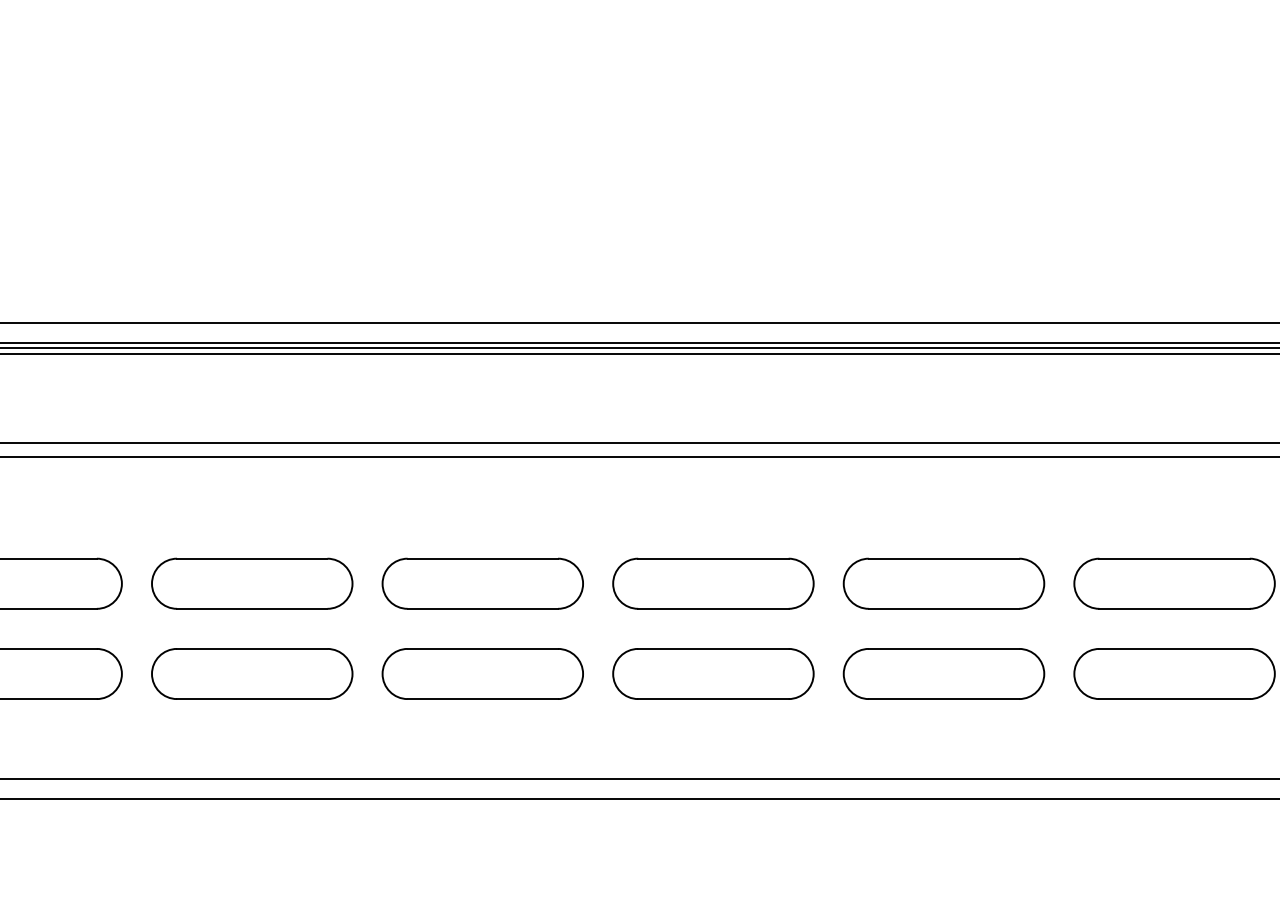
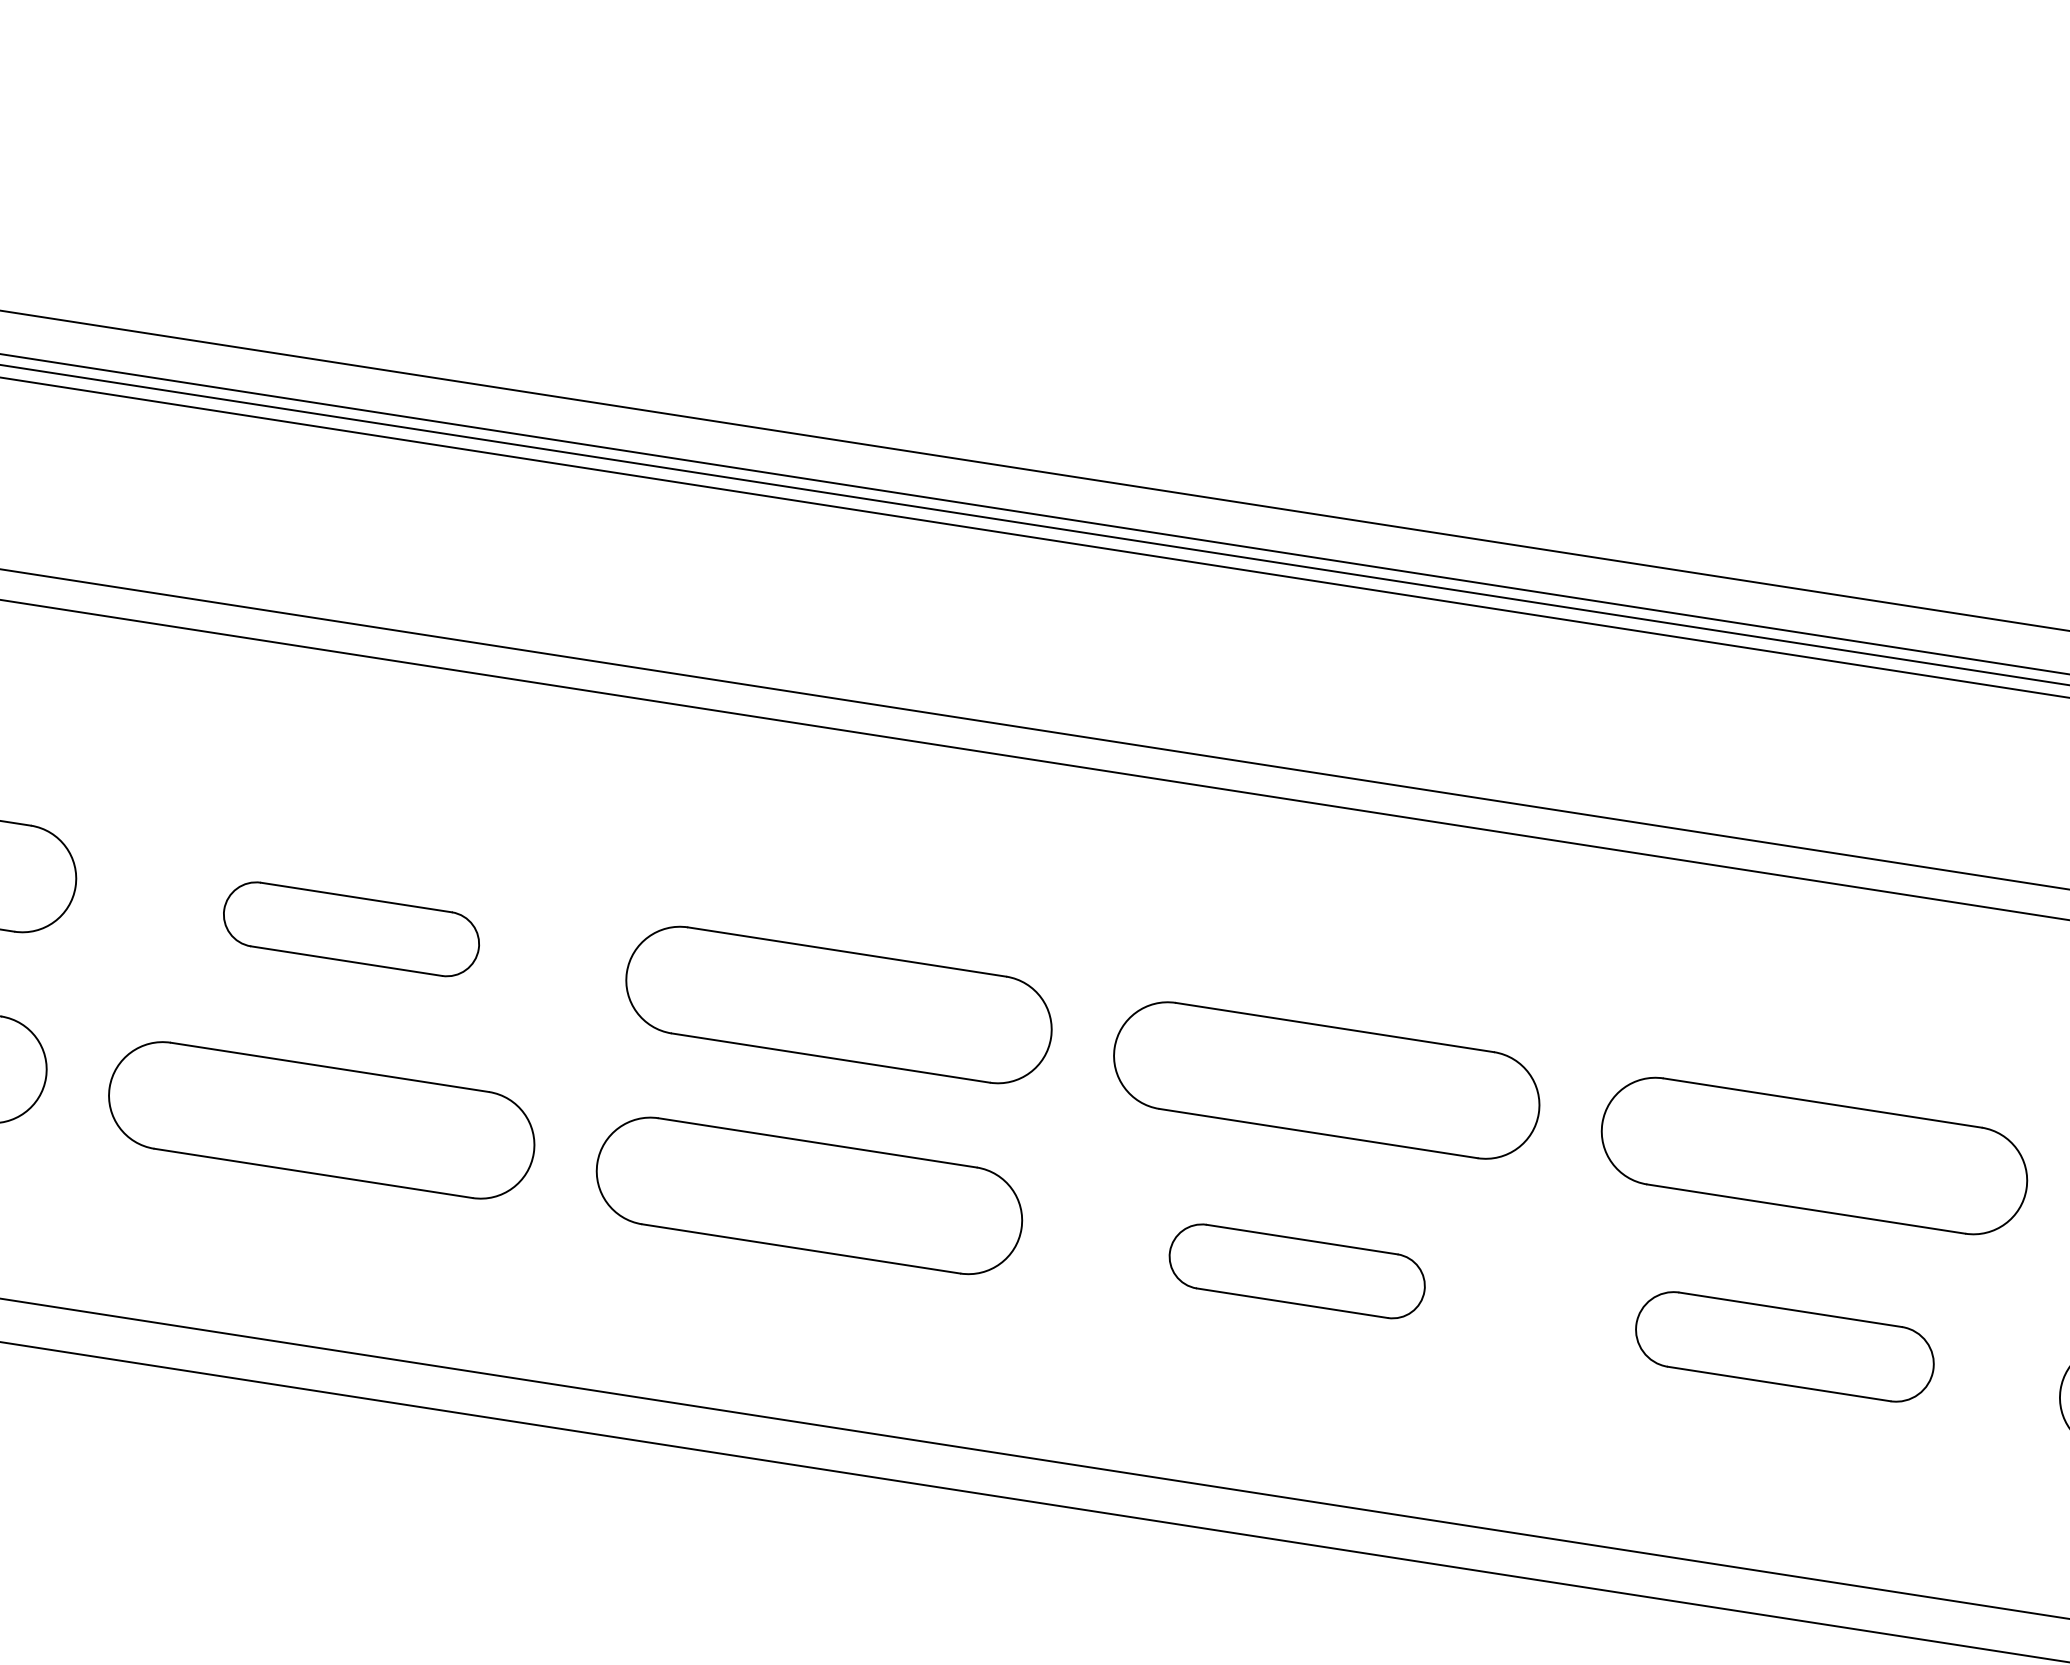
part: (252, 583) -> (351, 929), size x0.6
part: (713, 673) -> (1297, 1270), size x0.6
part: (943, 673) -> (1784, 1345), size x0.7

